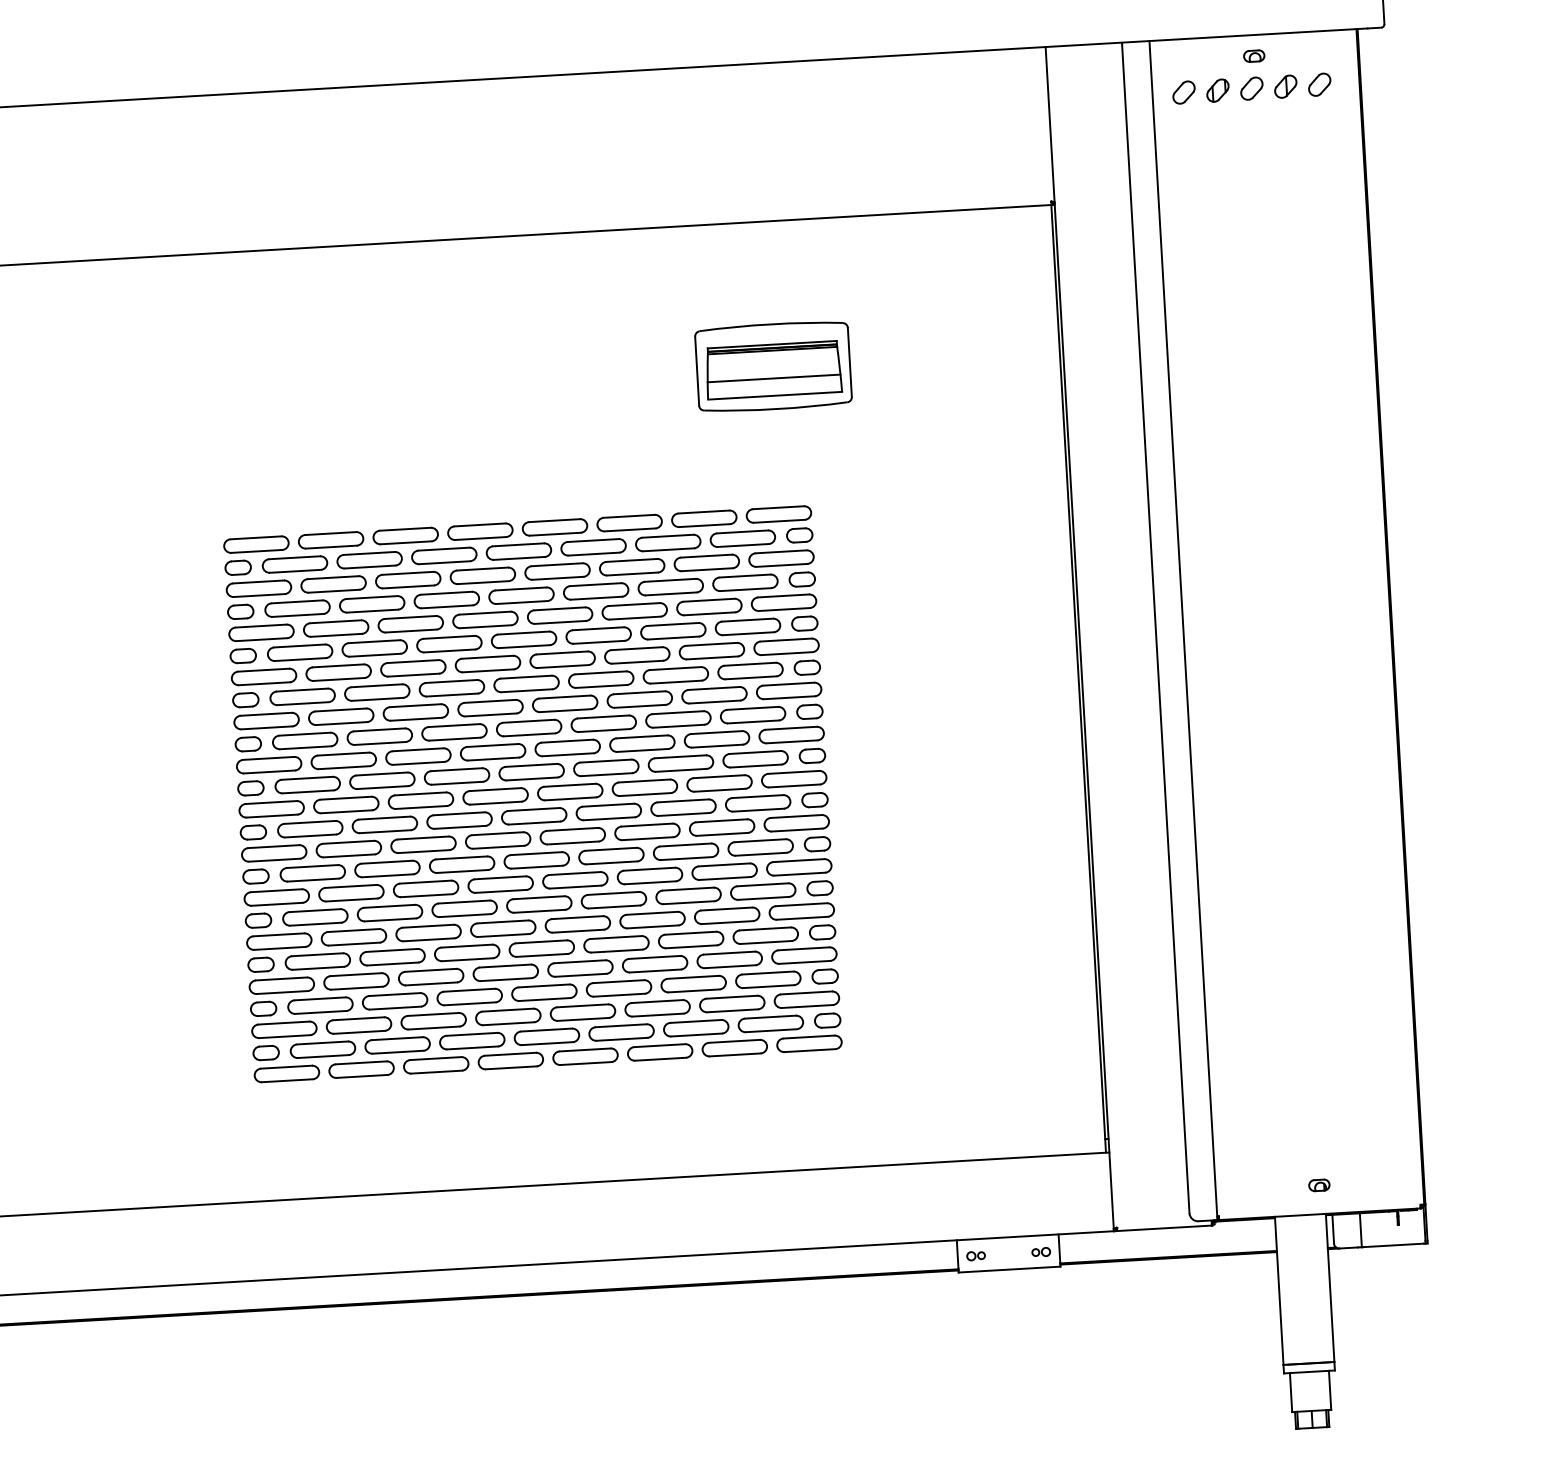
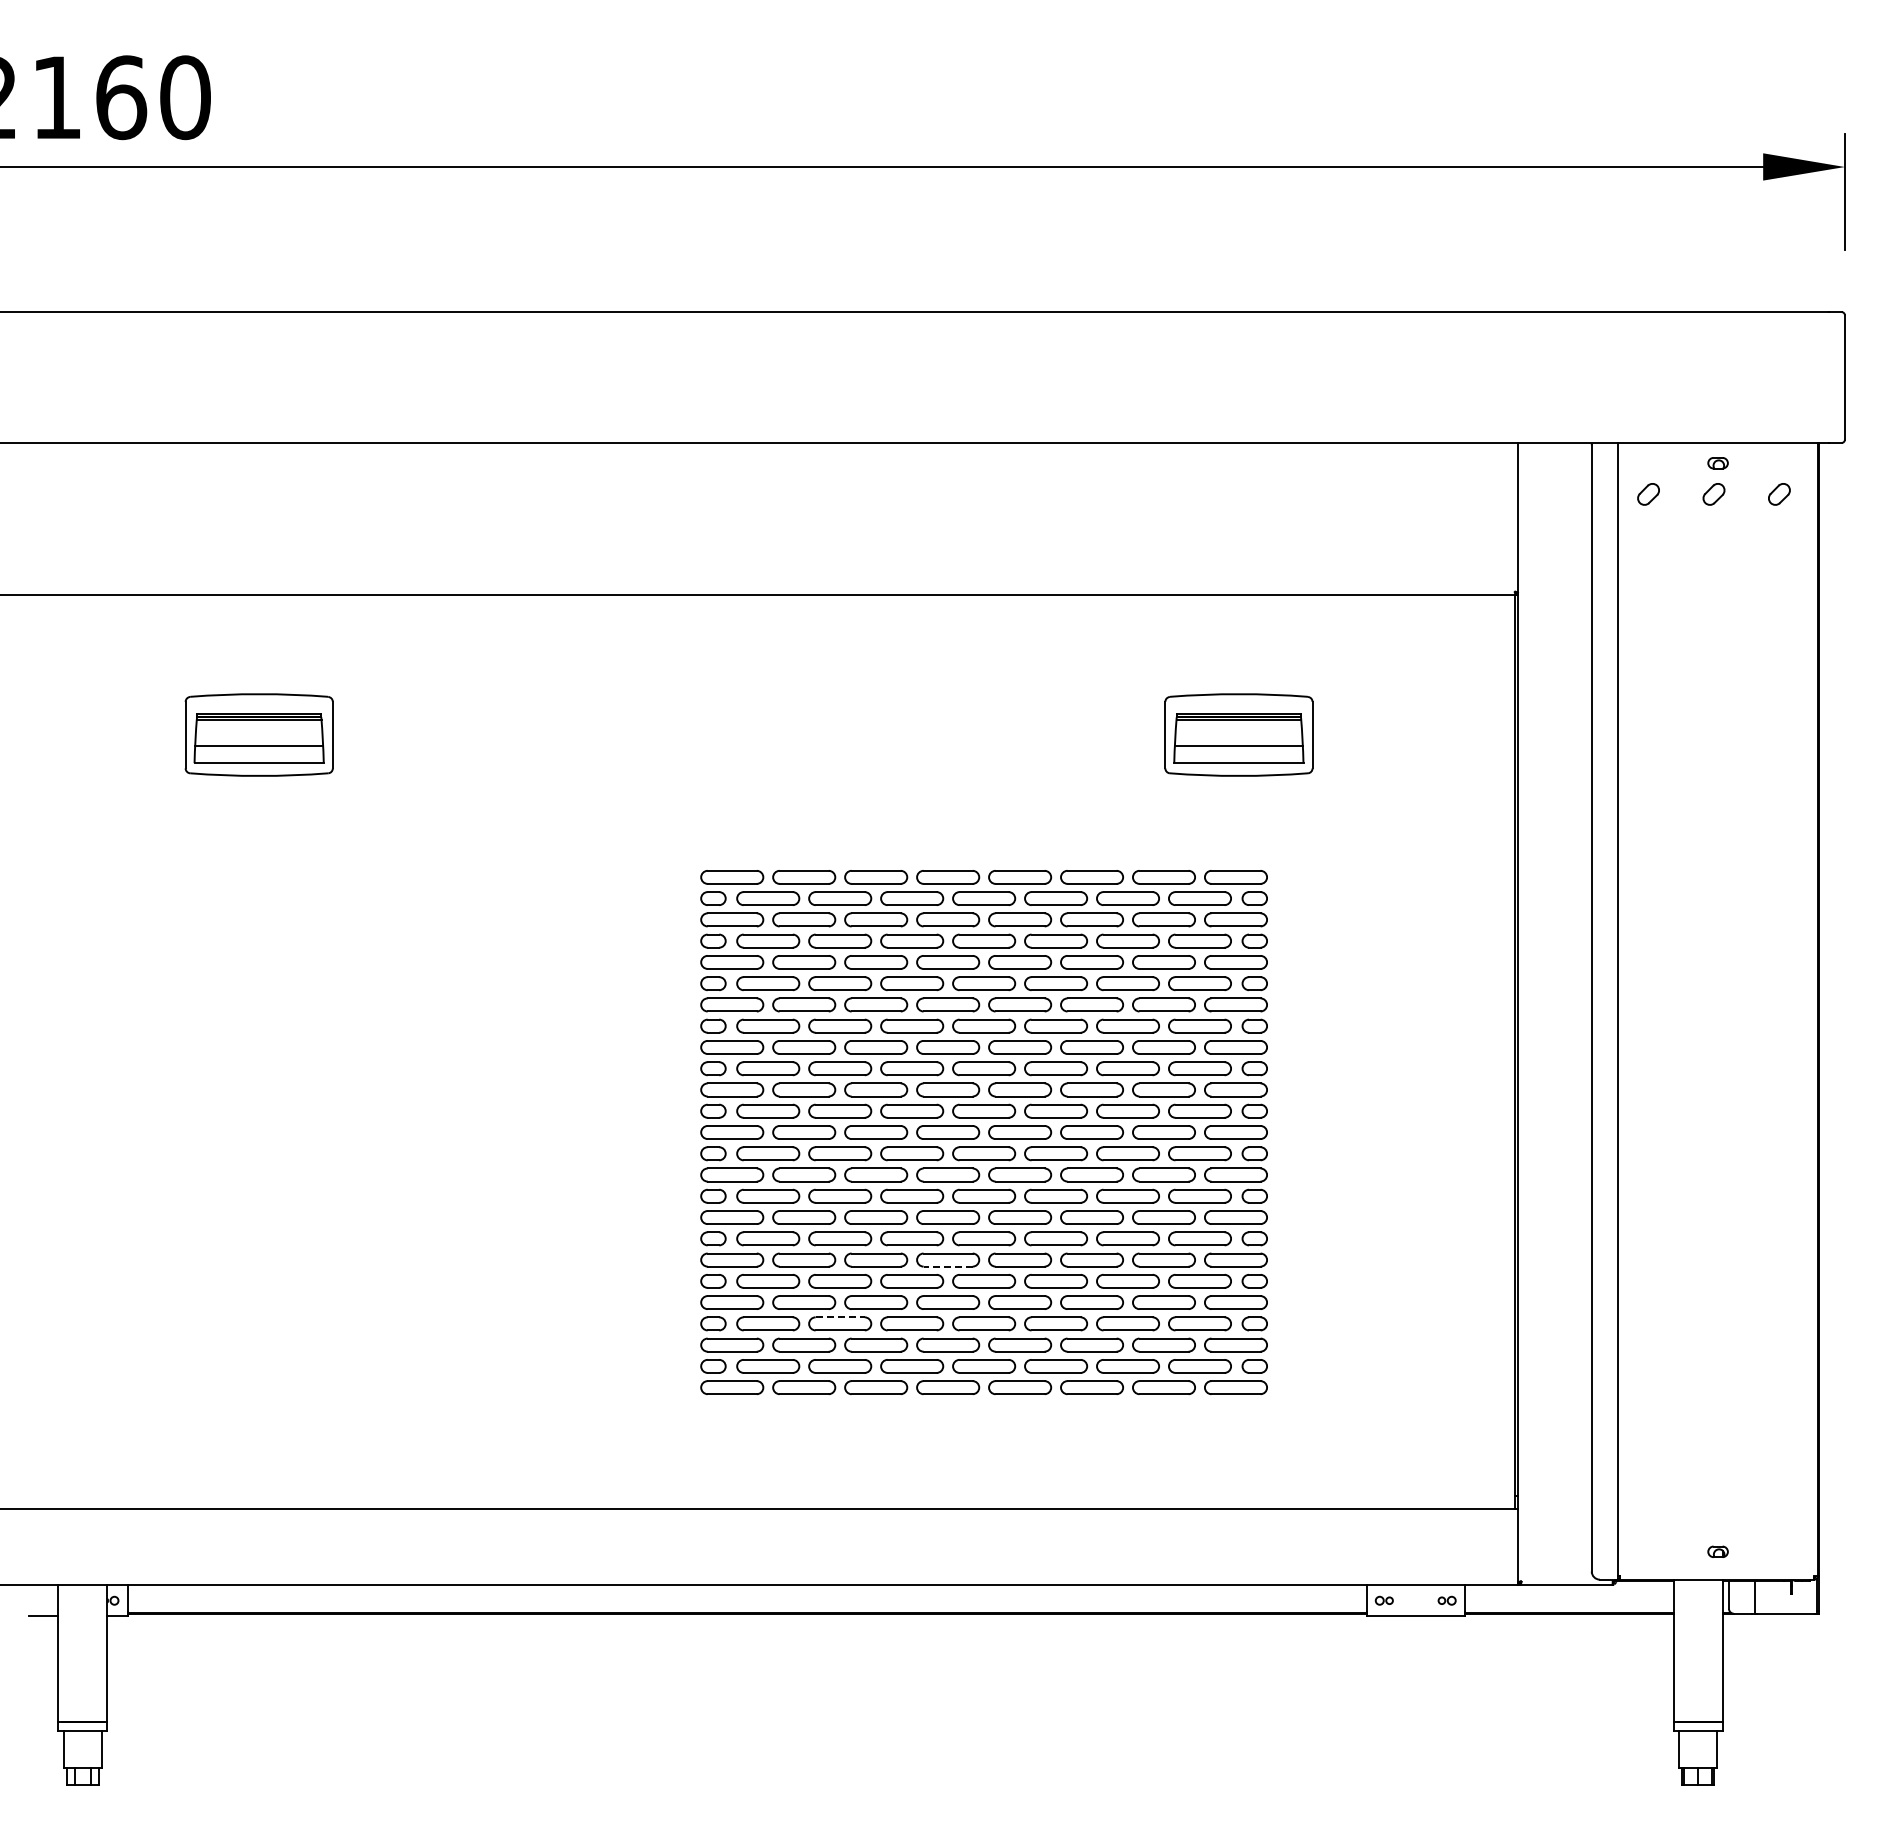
part: (1285, 86) -> (1746, 494), removed
part: (1218, 90) -> (1681, 494), removed
line: (504, 935) -> (948, 1266), solid -> dashed
line: (395, 994) -> (840, 1317), solid -> dashed

